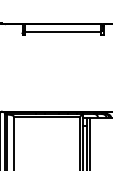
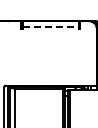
line: (62, 32) -> (50, 27), solid -> dashed

